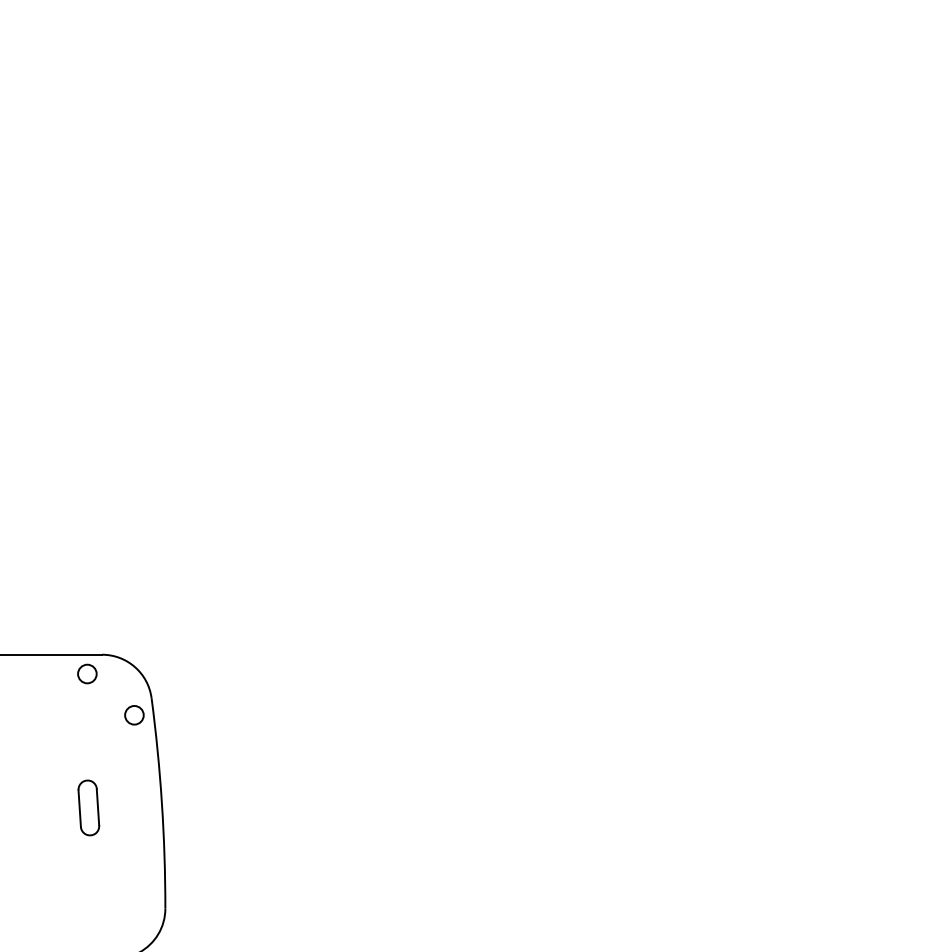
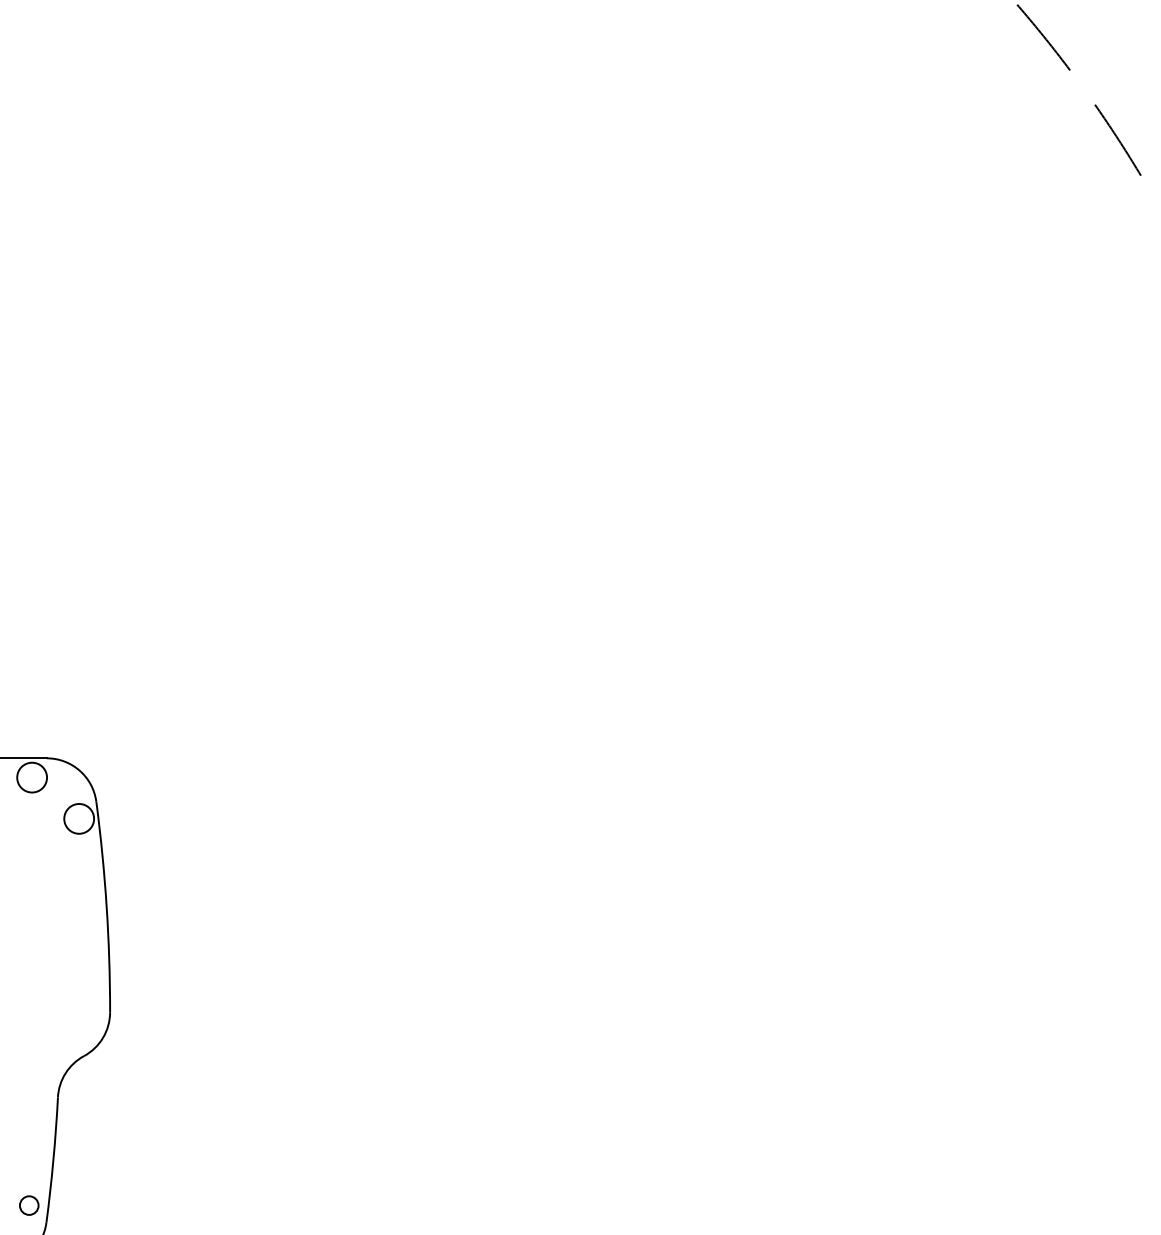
circle: (86, 673) -> (31, 777), size x1.6
circle: (133, 714) -> (78, 818), size x1.6
part: (88, 807) -> (33, 911), removed

